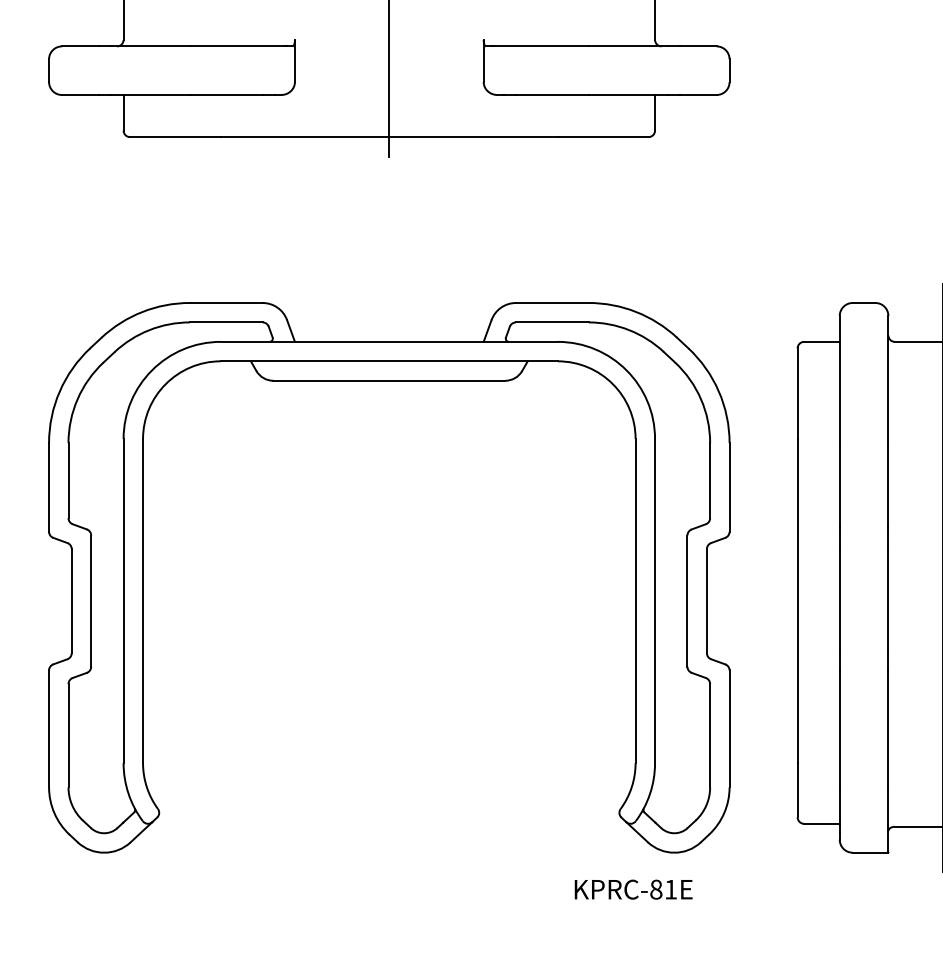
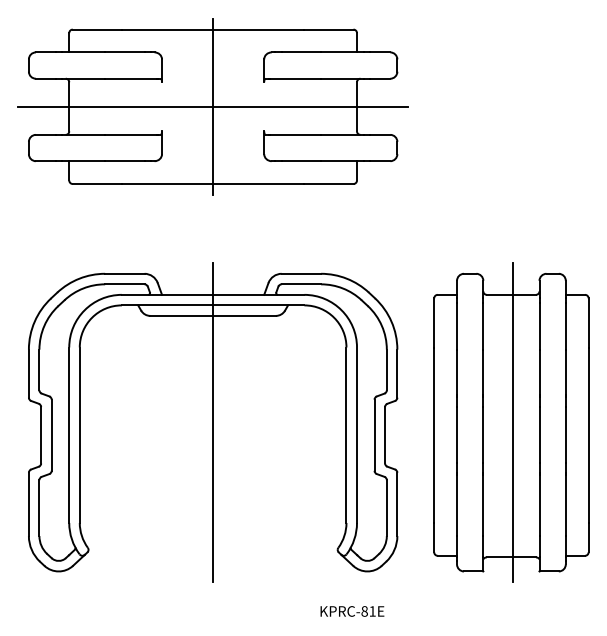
line: (389, 577) -> (213, 422), added
text: (633, 889) -> (352, 611), moved

